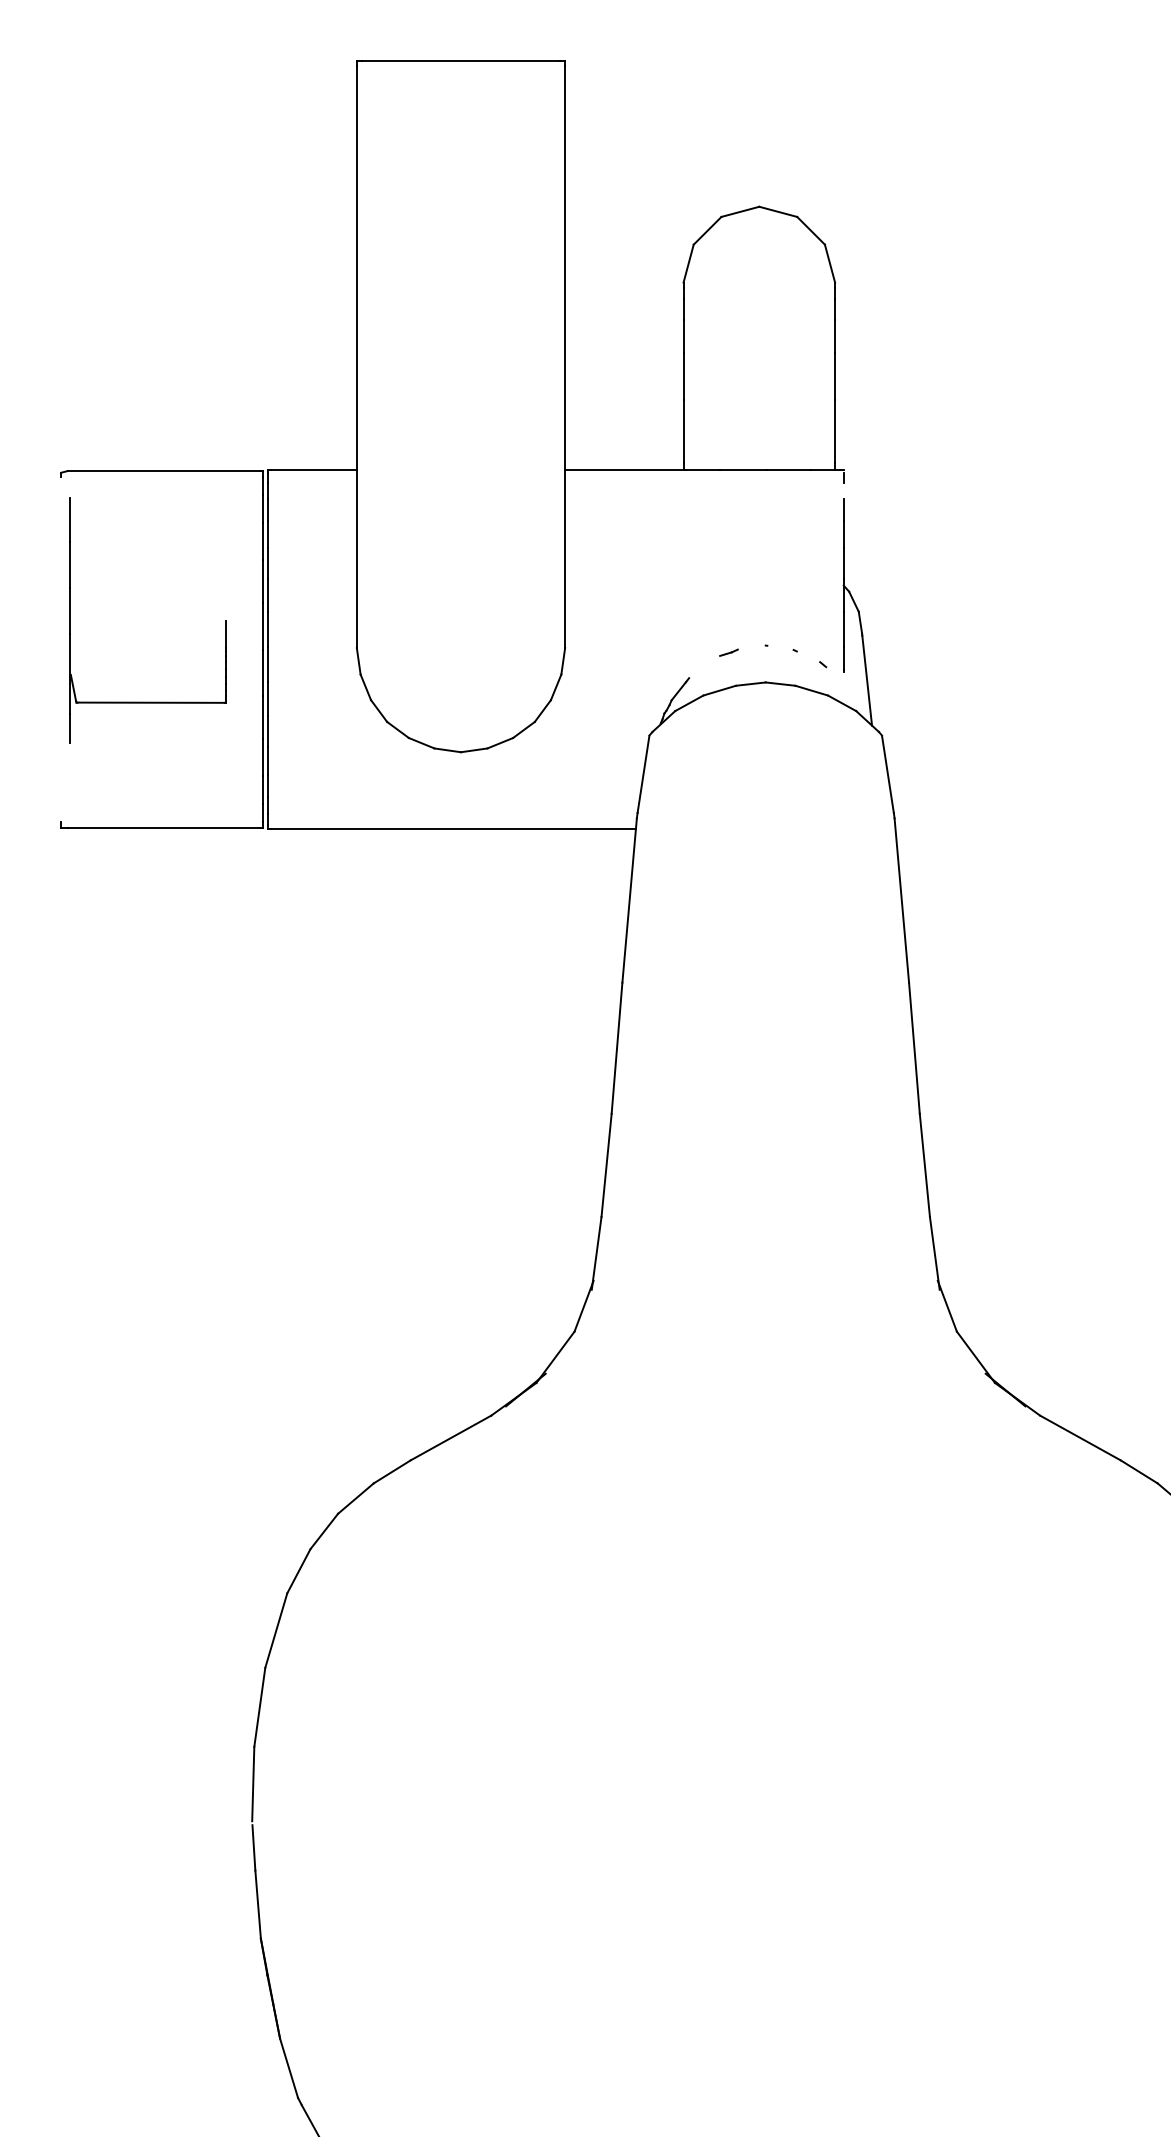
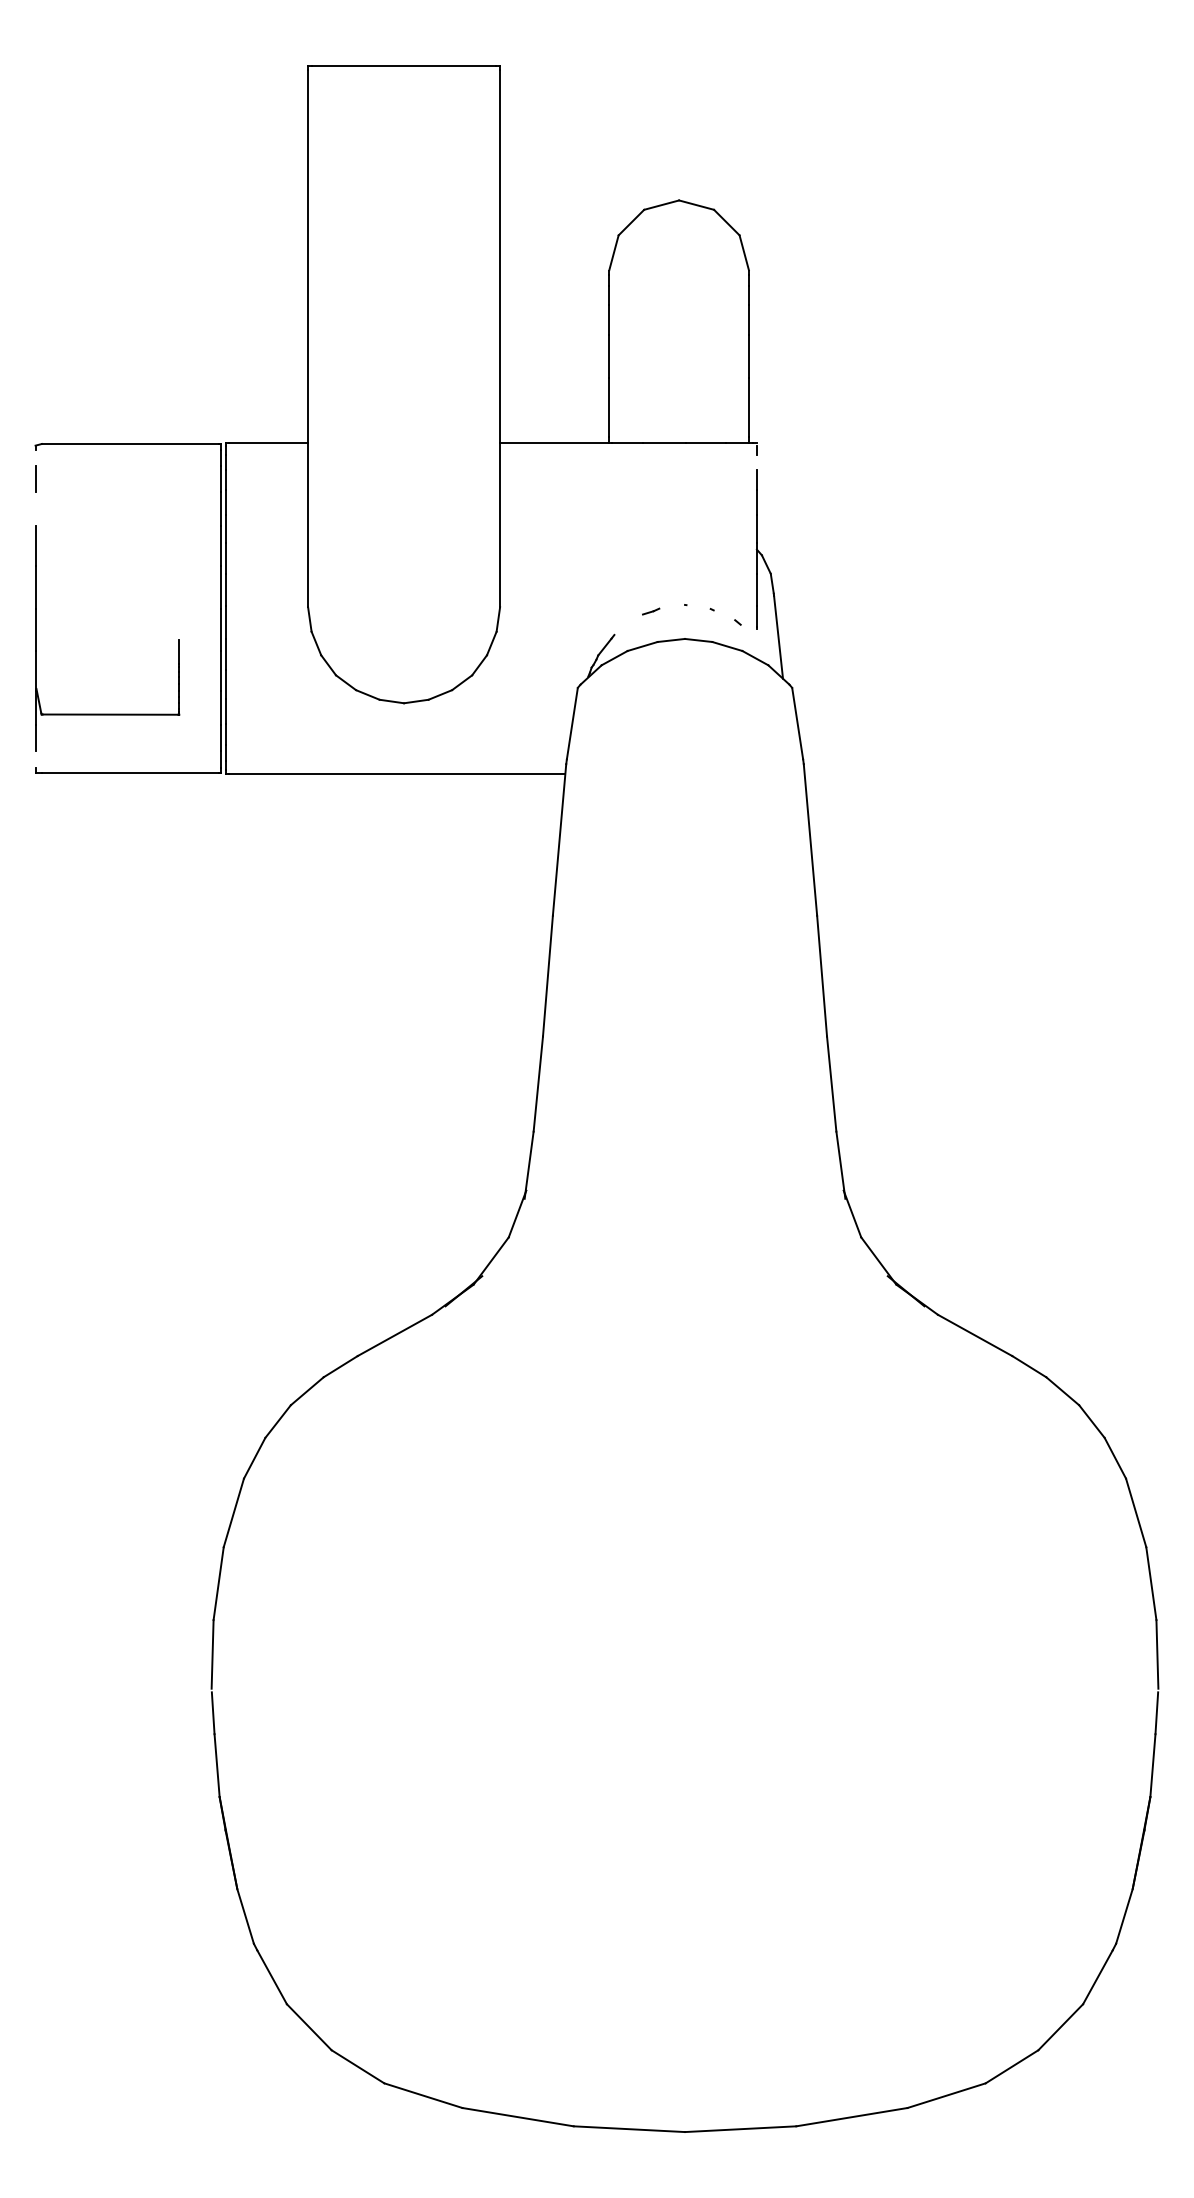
line: (61, 509) -> (35, 479), added
part: (70, 620) -> (36, 638), moved

